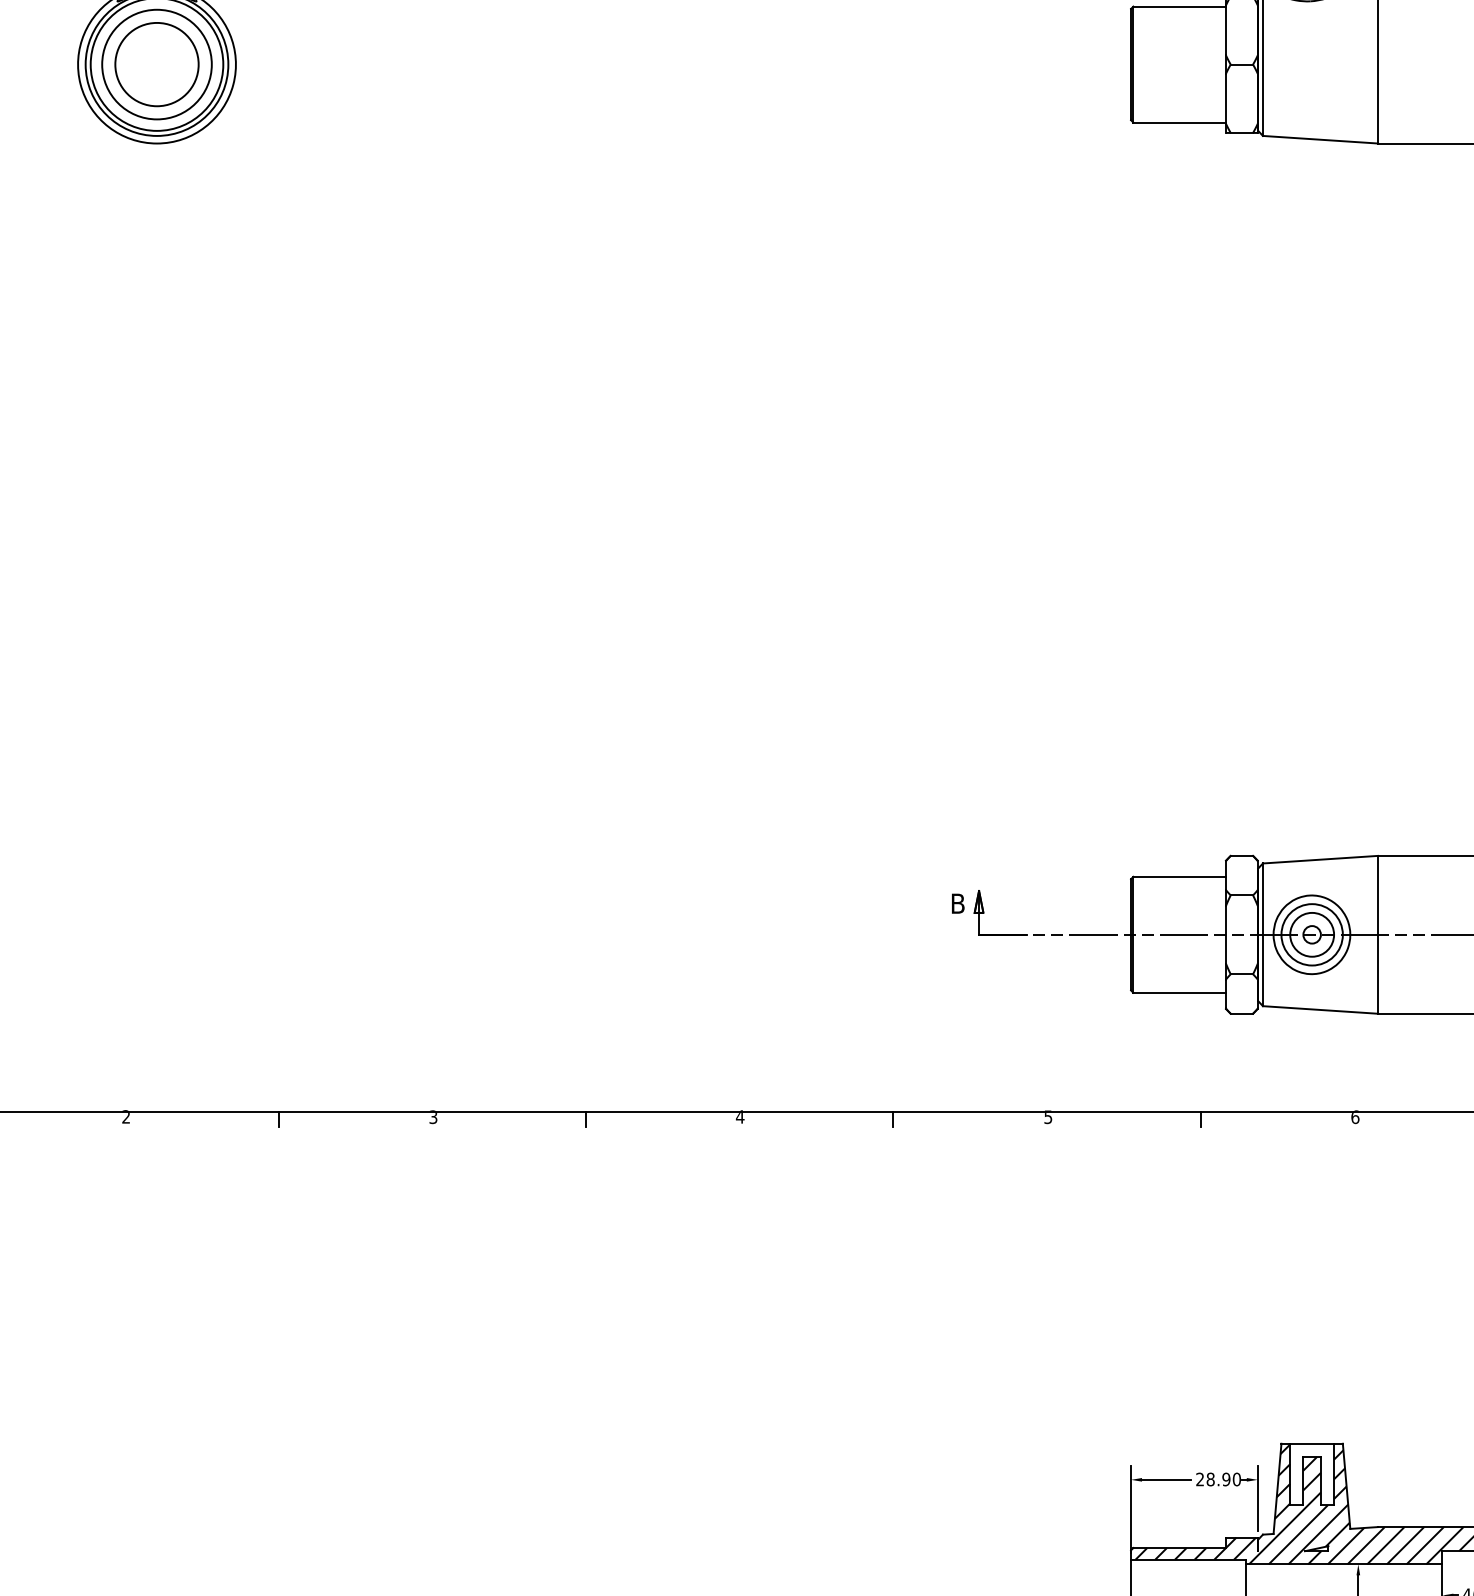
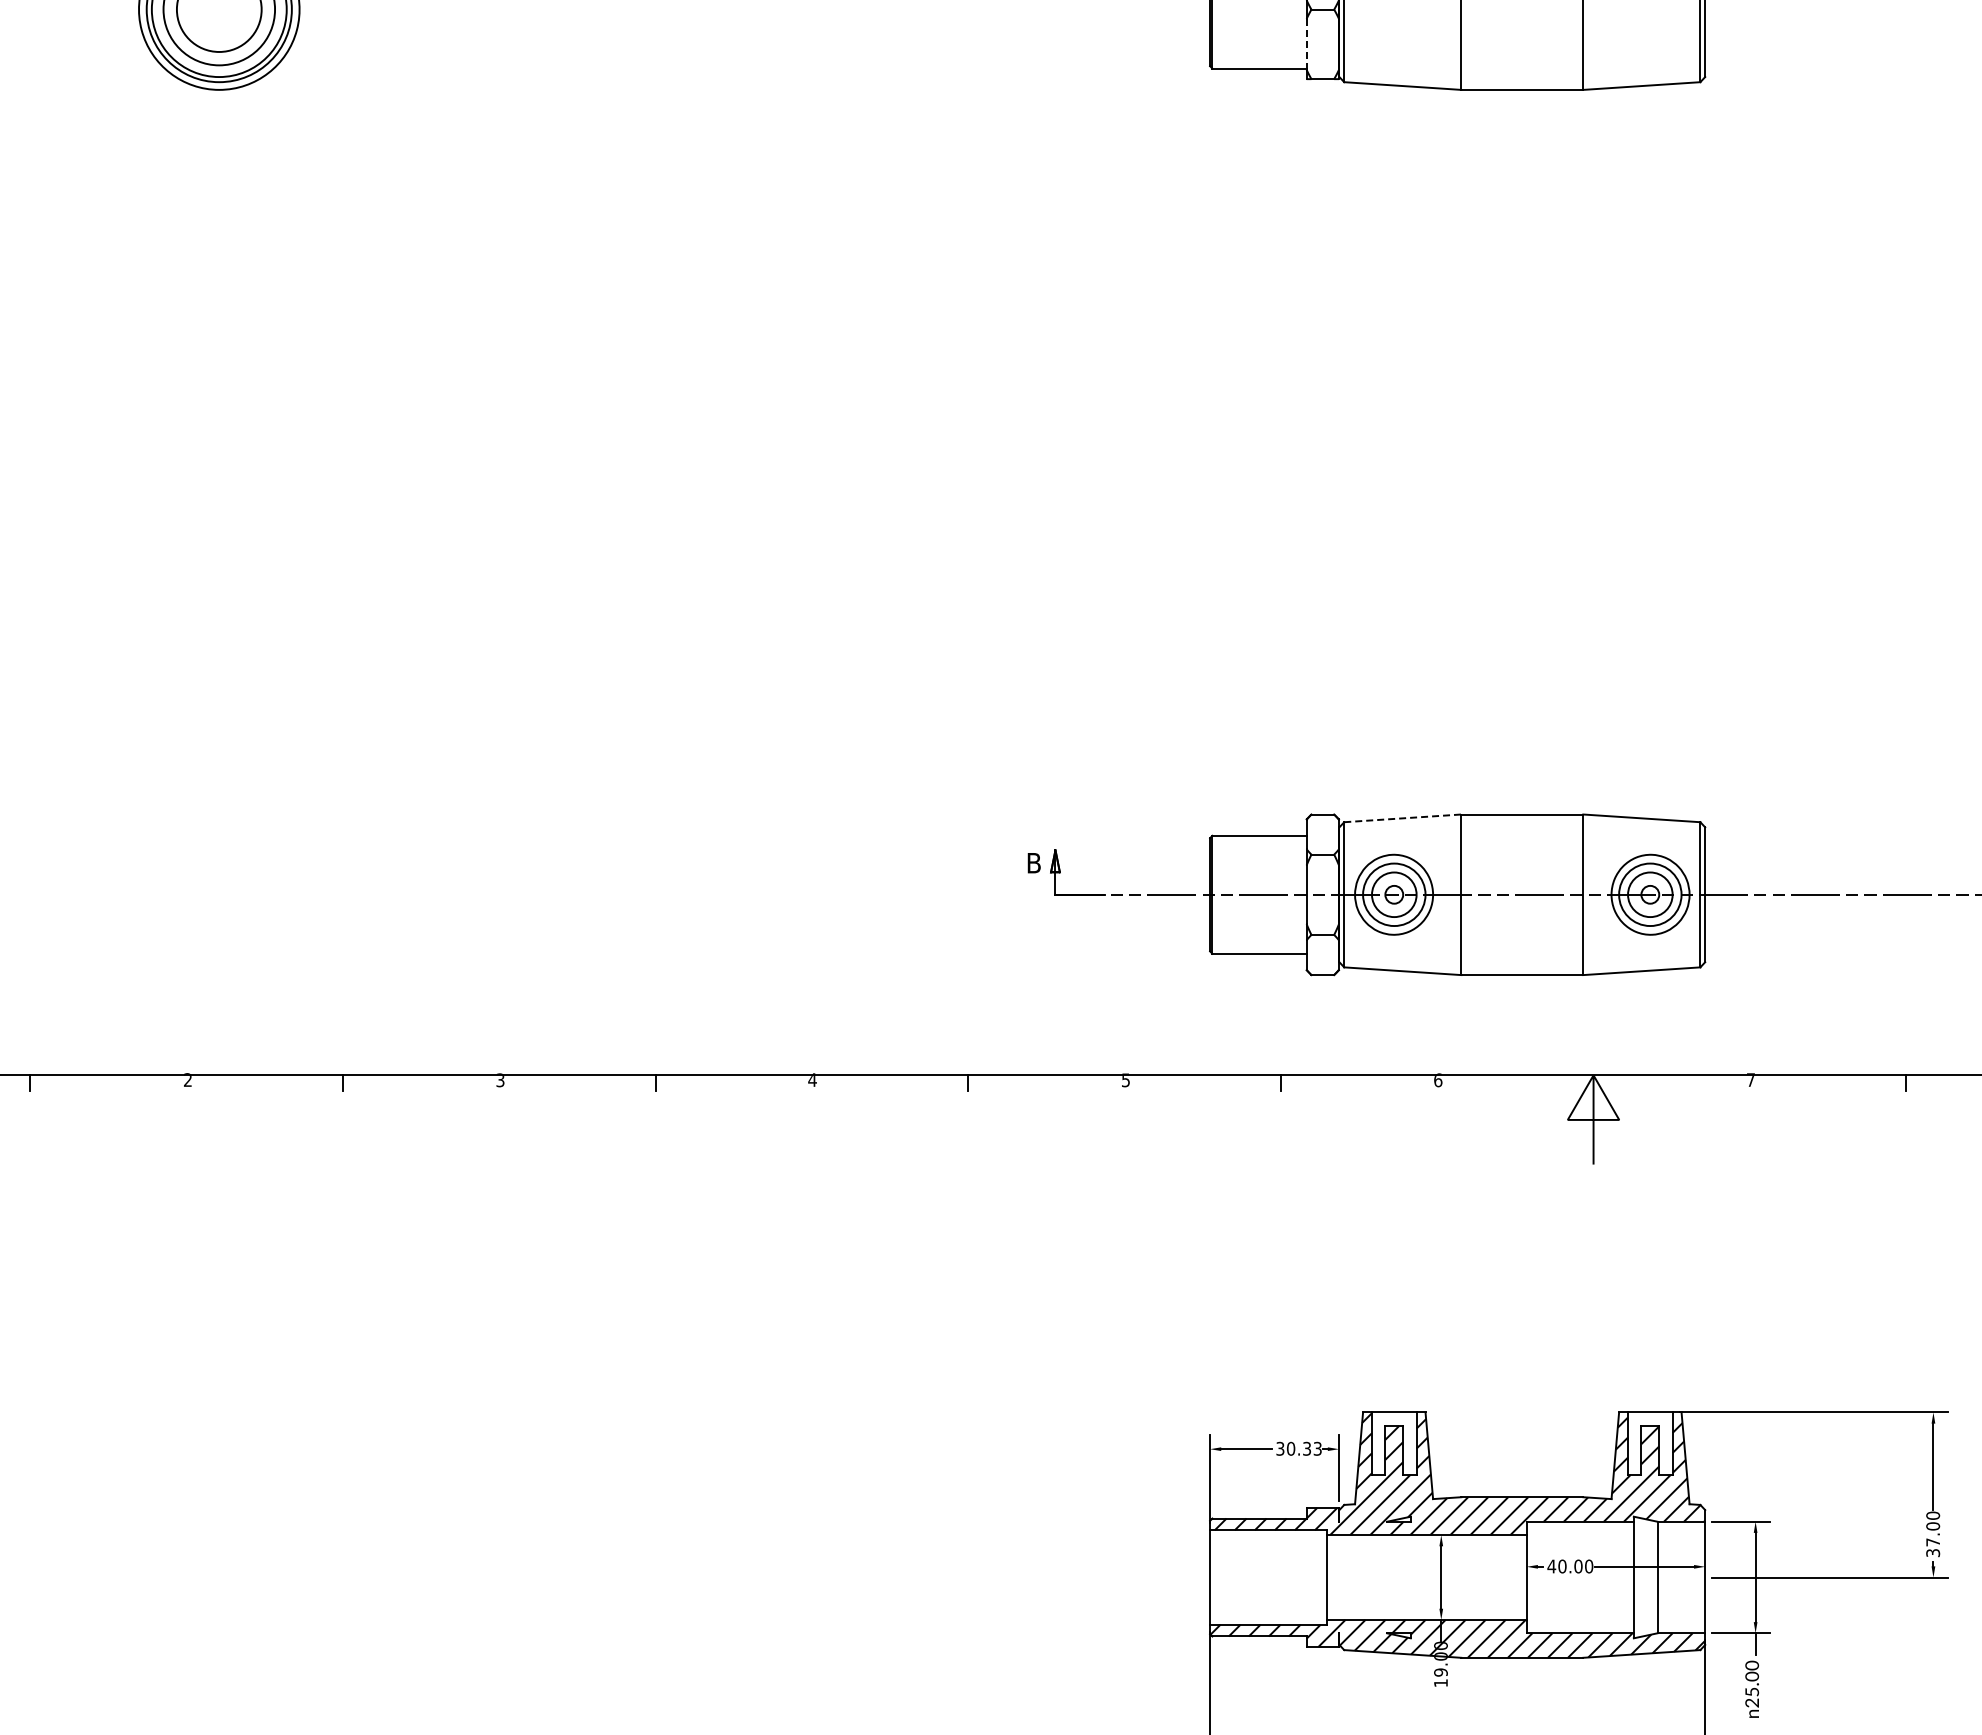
line: (1225, 97) -> (1306, 43), solid -> dashed
line: (1320, 859) -> (1402, 818), solid -> dashed
text: (1217, 1479) -> (1298, 1448), 28.90 -> 30.33

